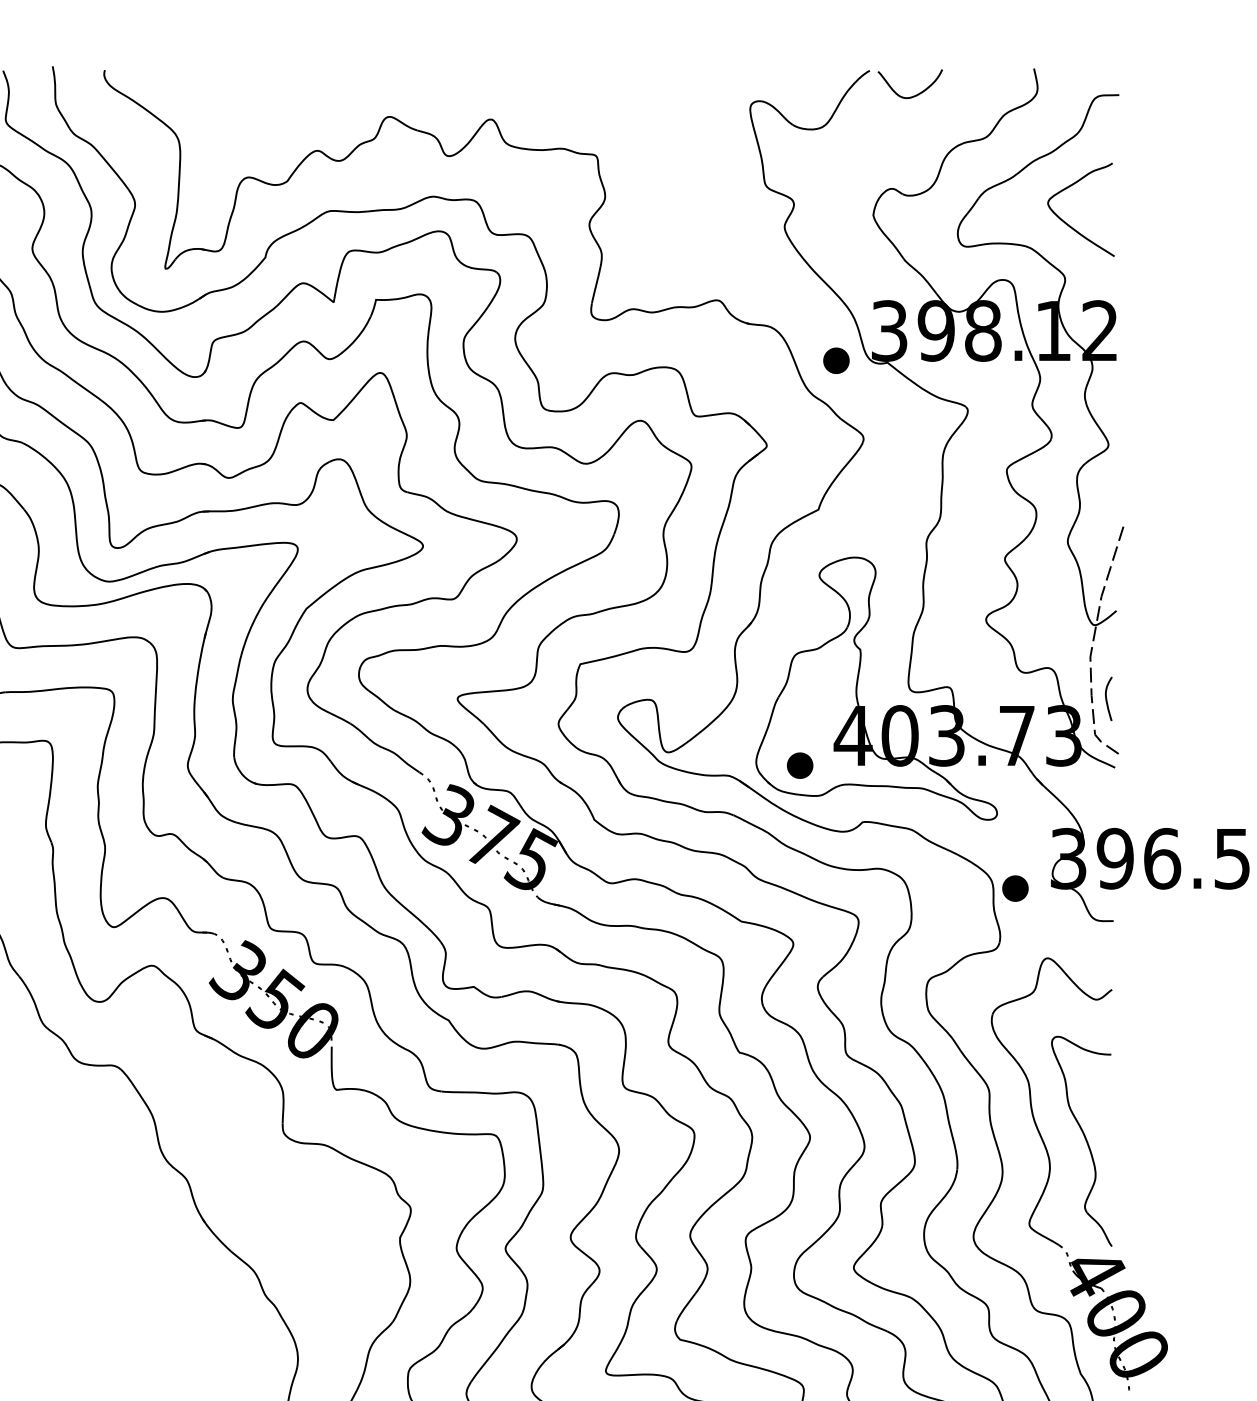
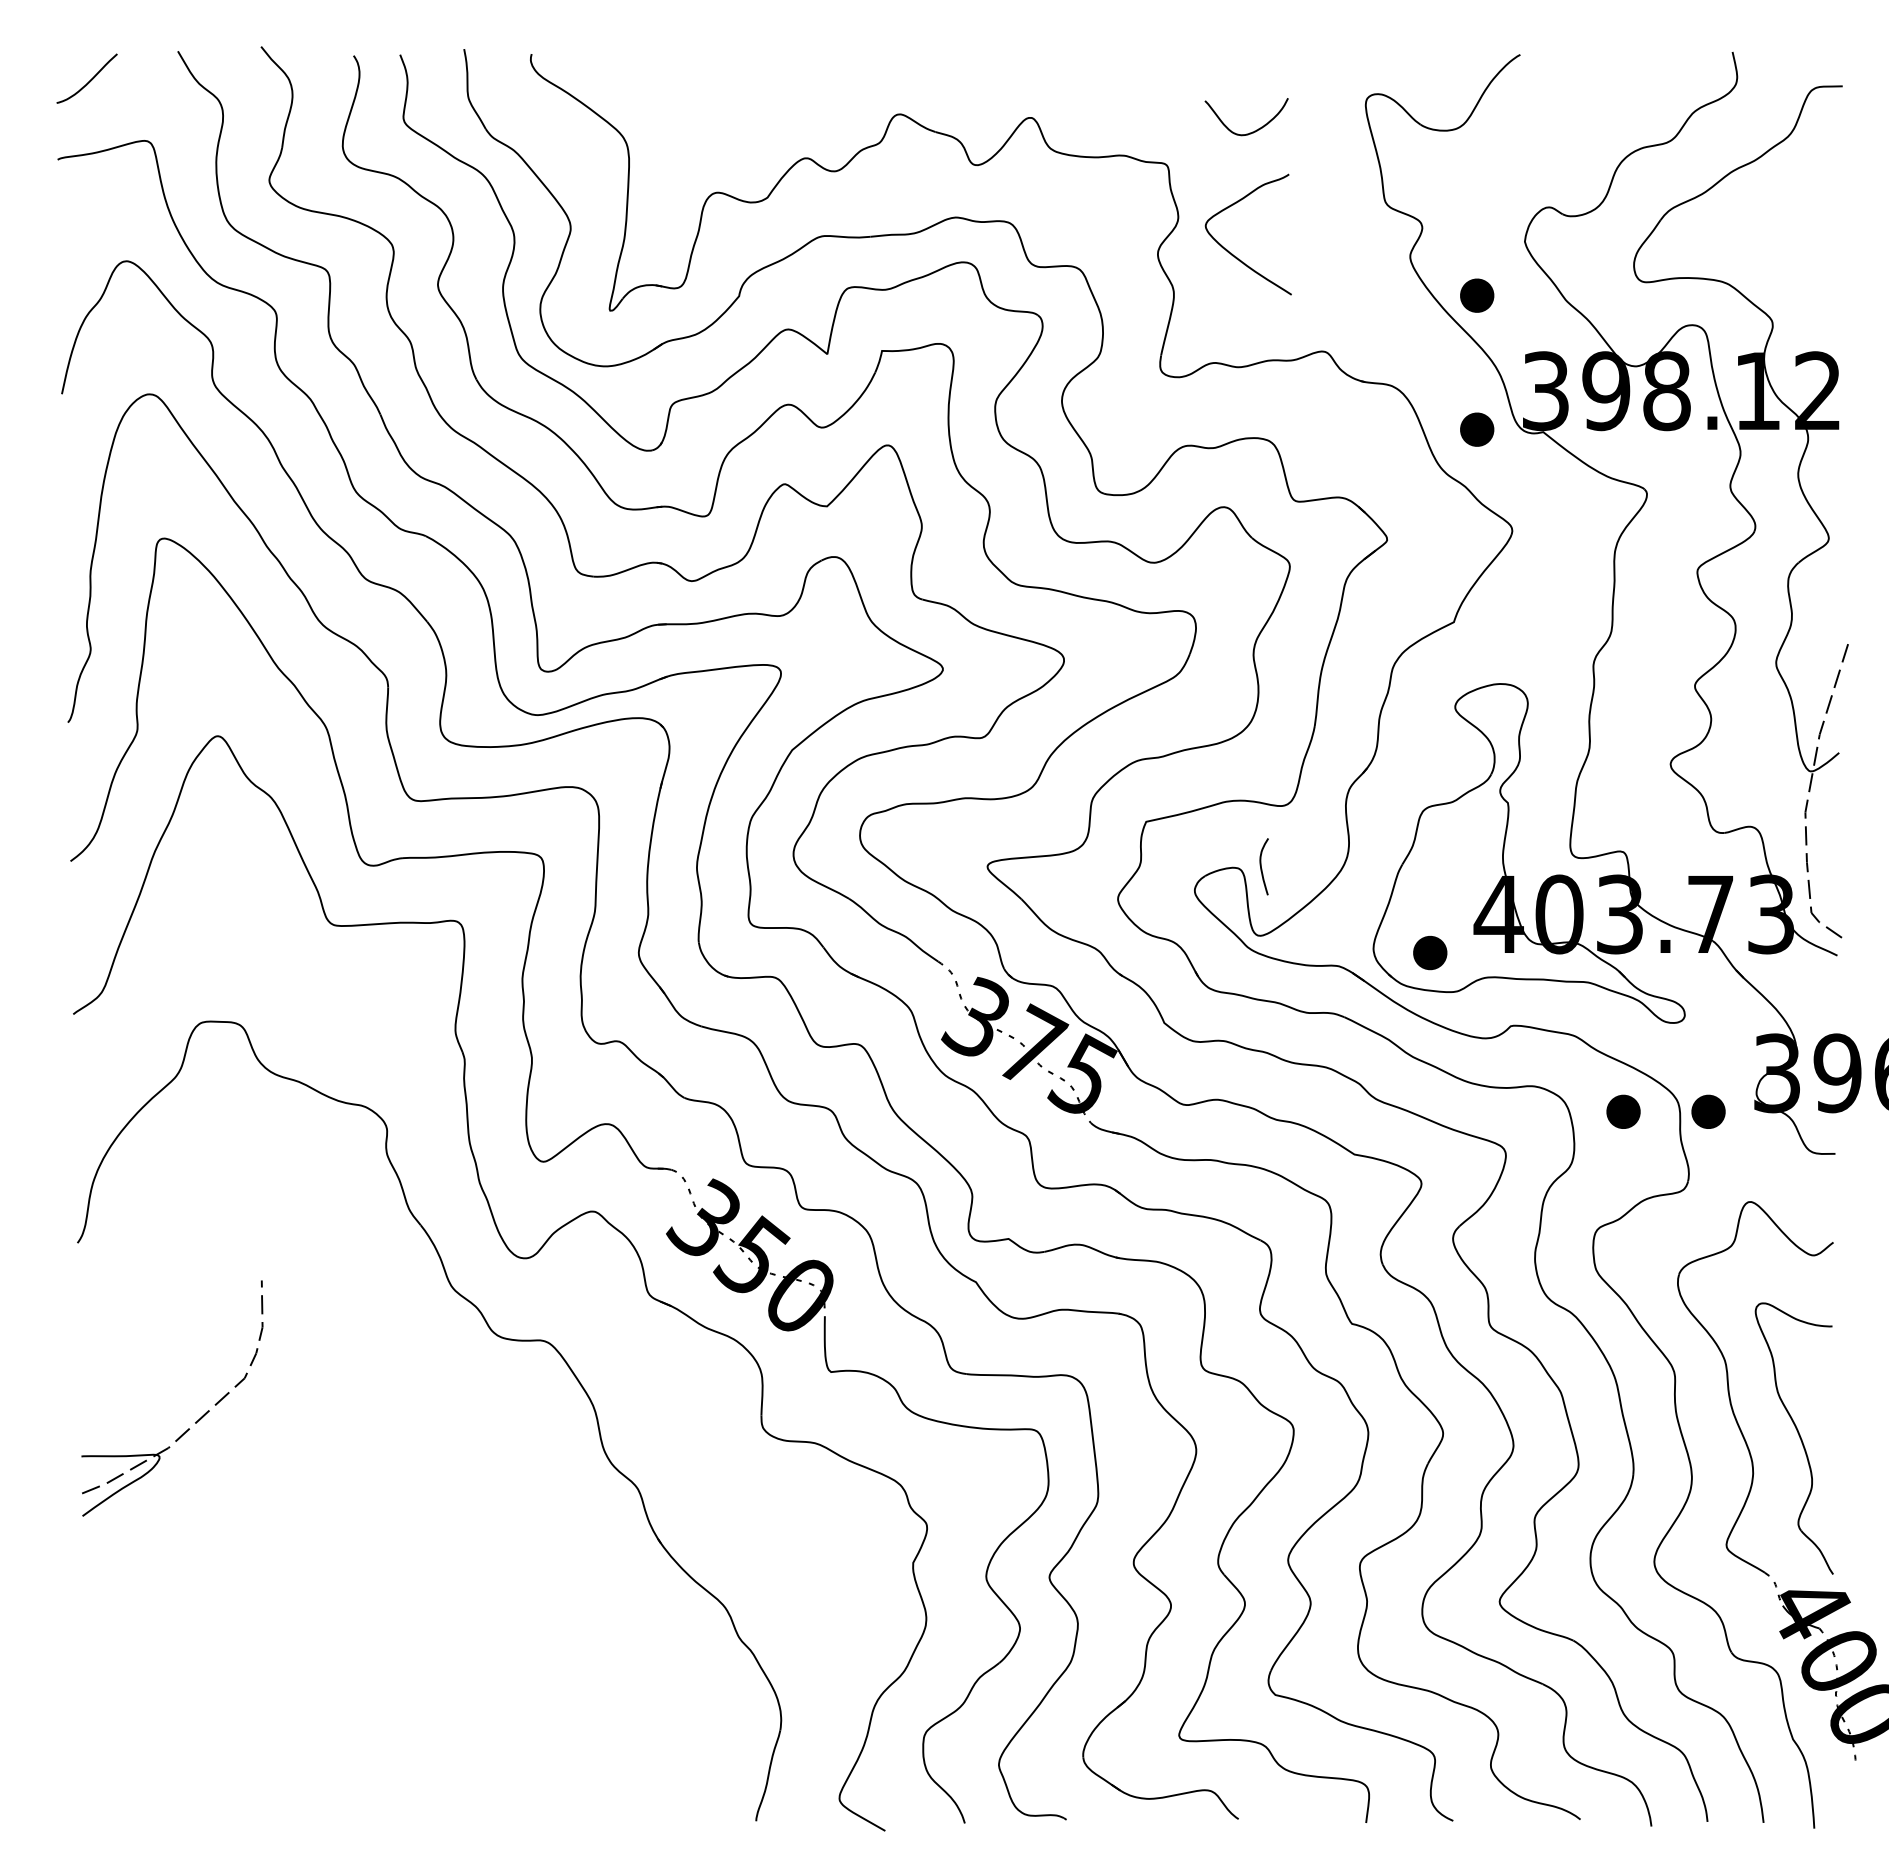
curve: (914, 95) -> (1252, 131), moved
curve: (1068, 224) -> (1232, 253), moved
part: (836, 256) -> (1477, 295), added
curve: (1106, 698) -> (1261, 866), moved
part: (949, 888) -> (1623, 1111), added

